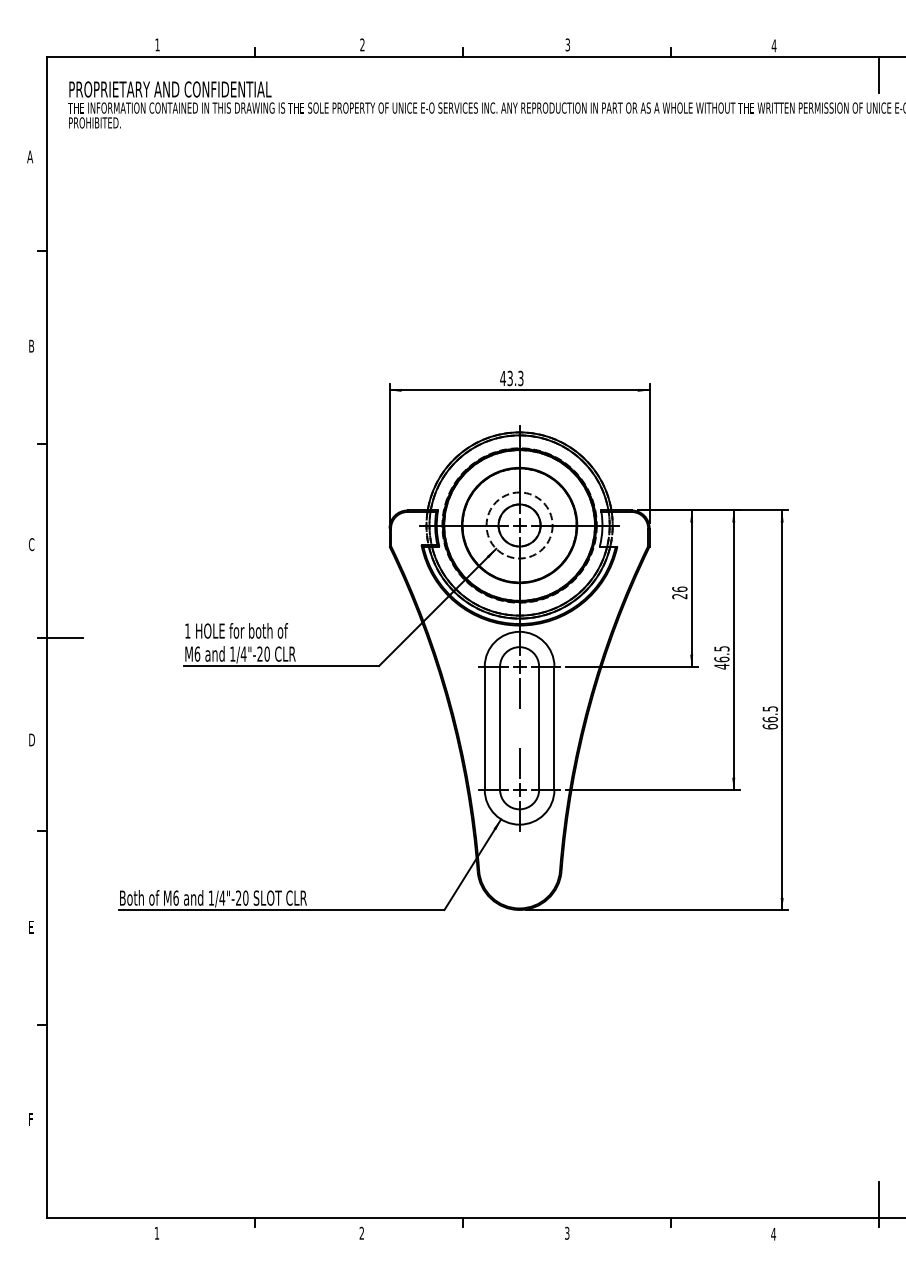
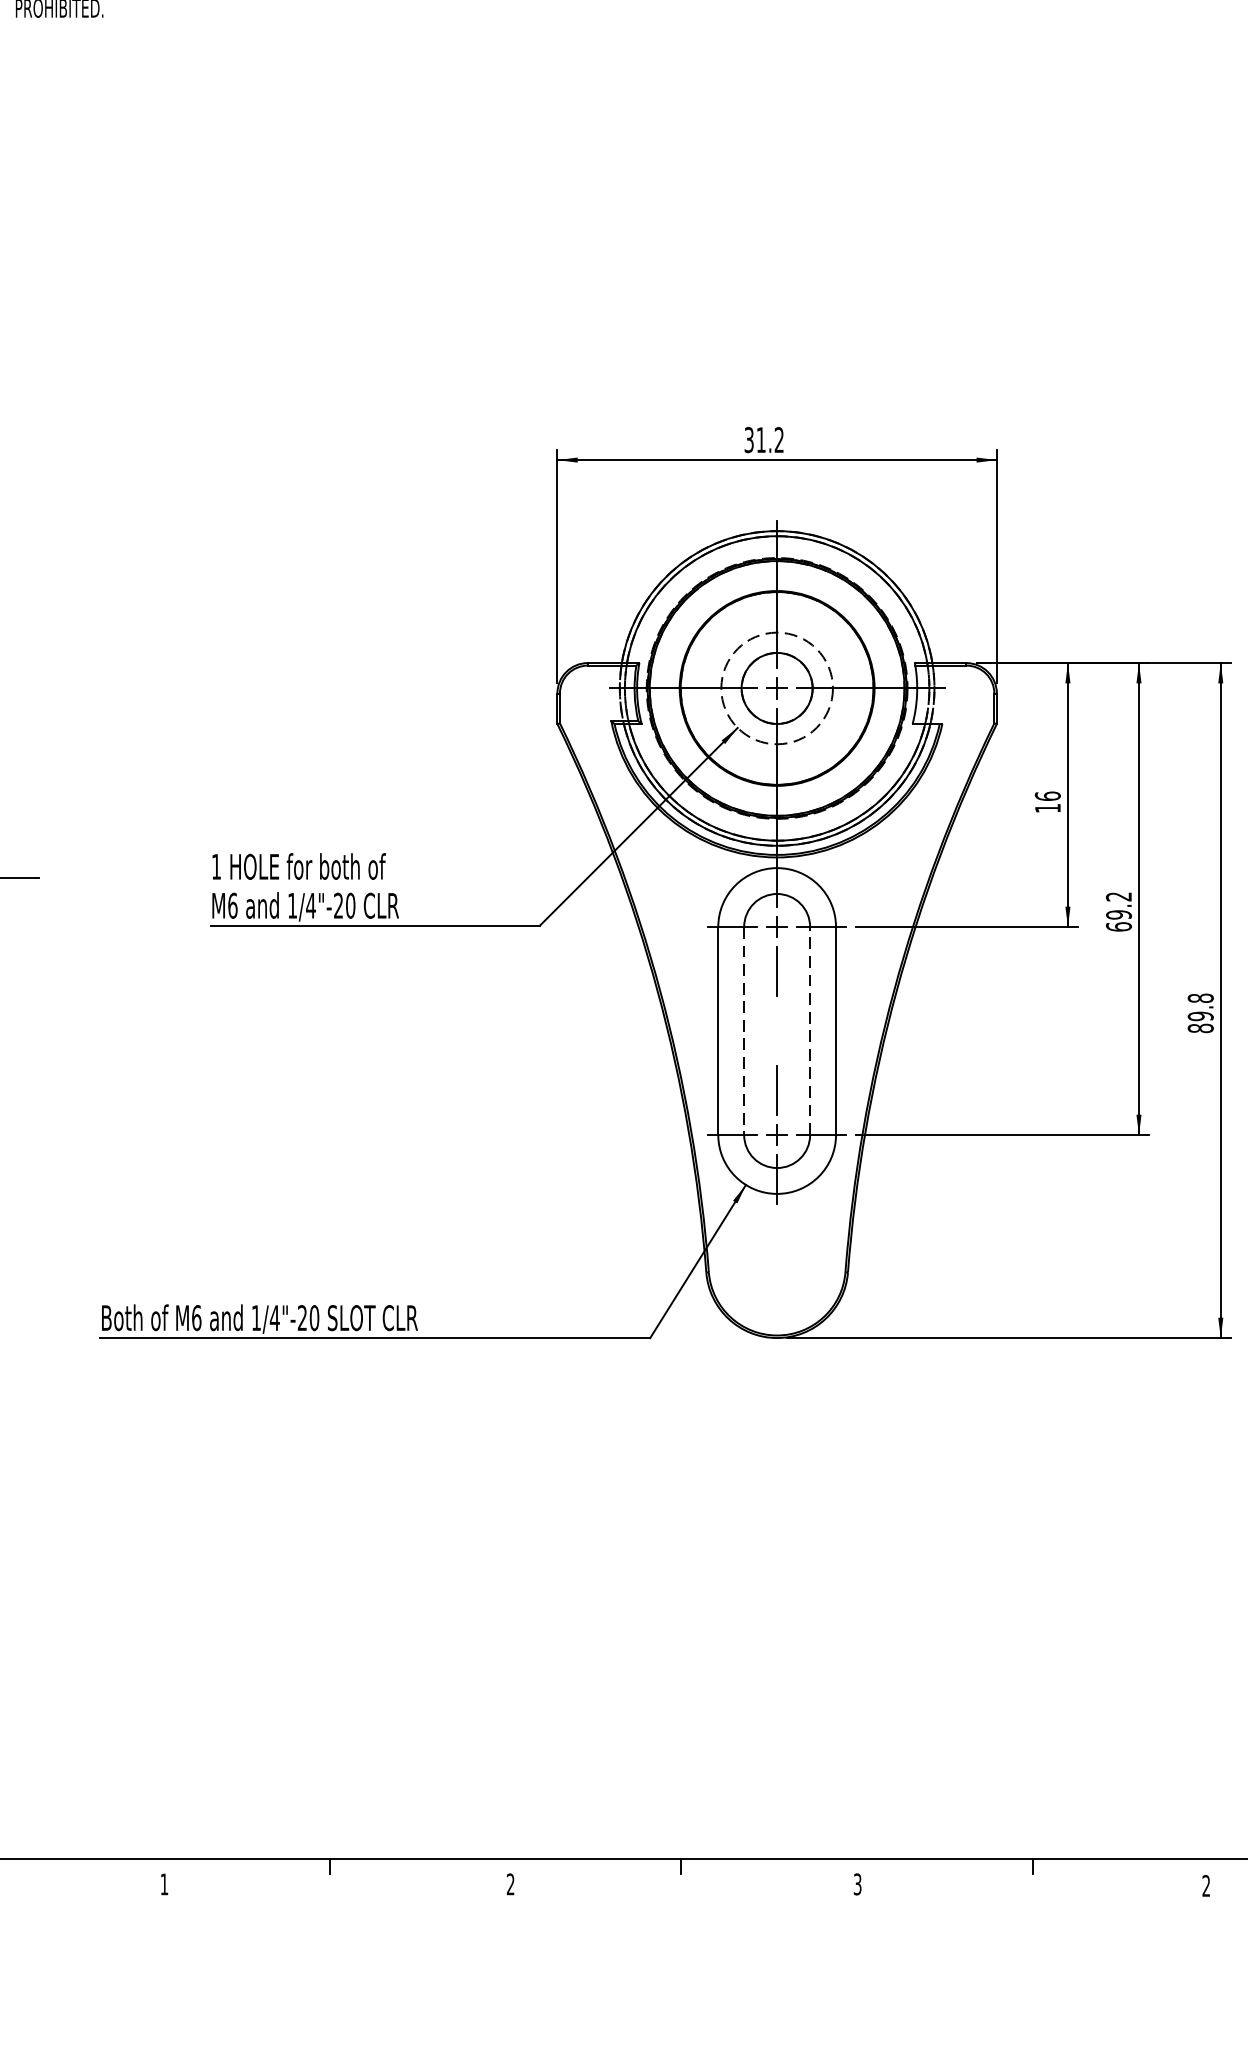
text: (511, 378) -> (763, 440), 43.3 -> 31.2
text: (679, 596) -> (1047, 808), 26 -> 16
text: (721, 657) -> (1118, 911), 46.5 -> 69.2
text: (769, 717) -> (1199, 1012), 66.5 -> 89.8
line: (500, 728) -> (744, 1031), solid -> dashed
line: (539, 728) -> (810, 1031), solid -> dashed
text: (773, 1233) -> (1206, 1884), 4 -> 2

